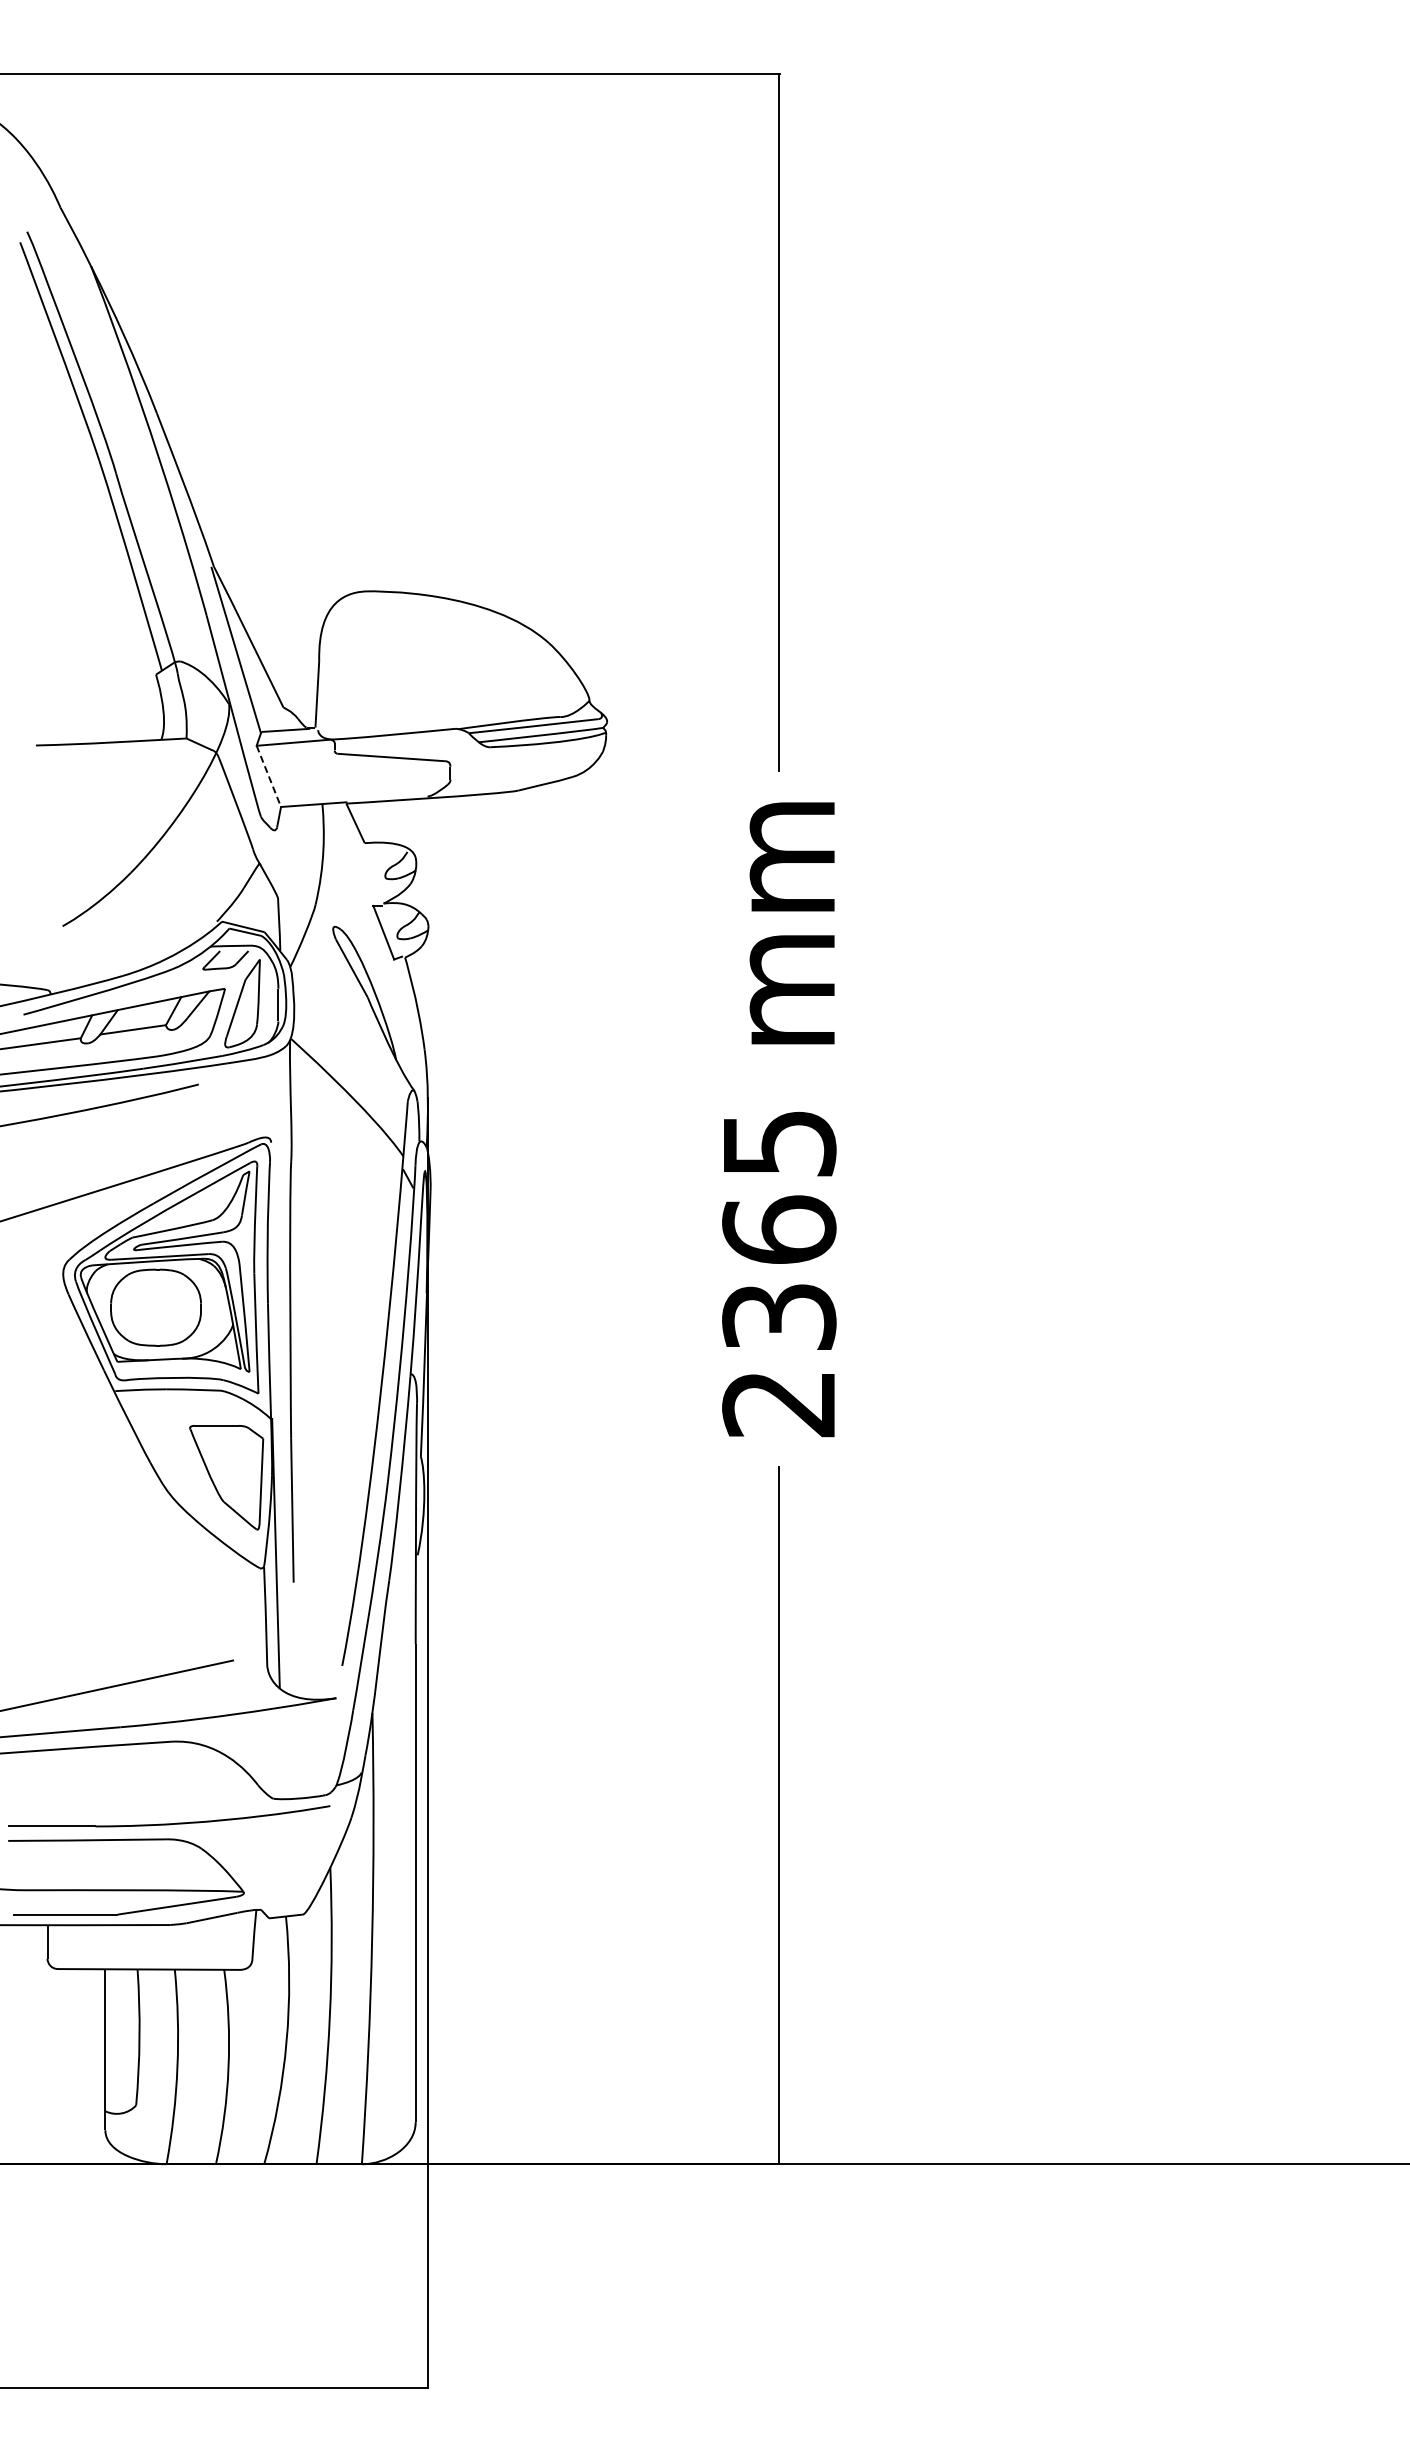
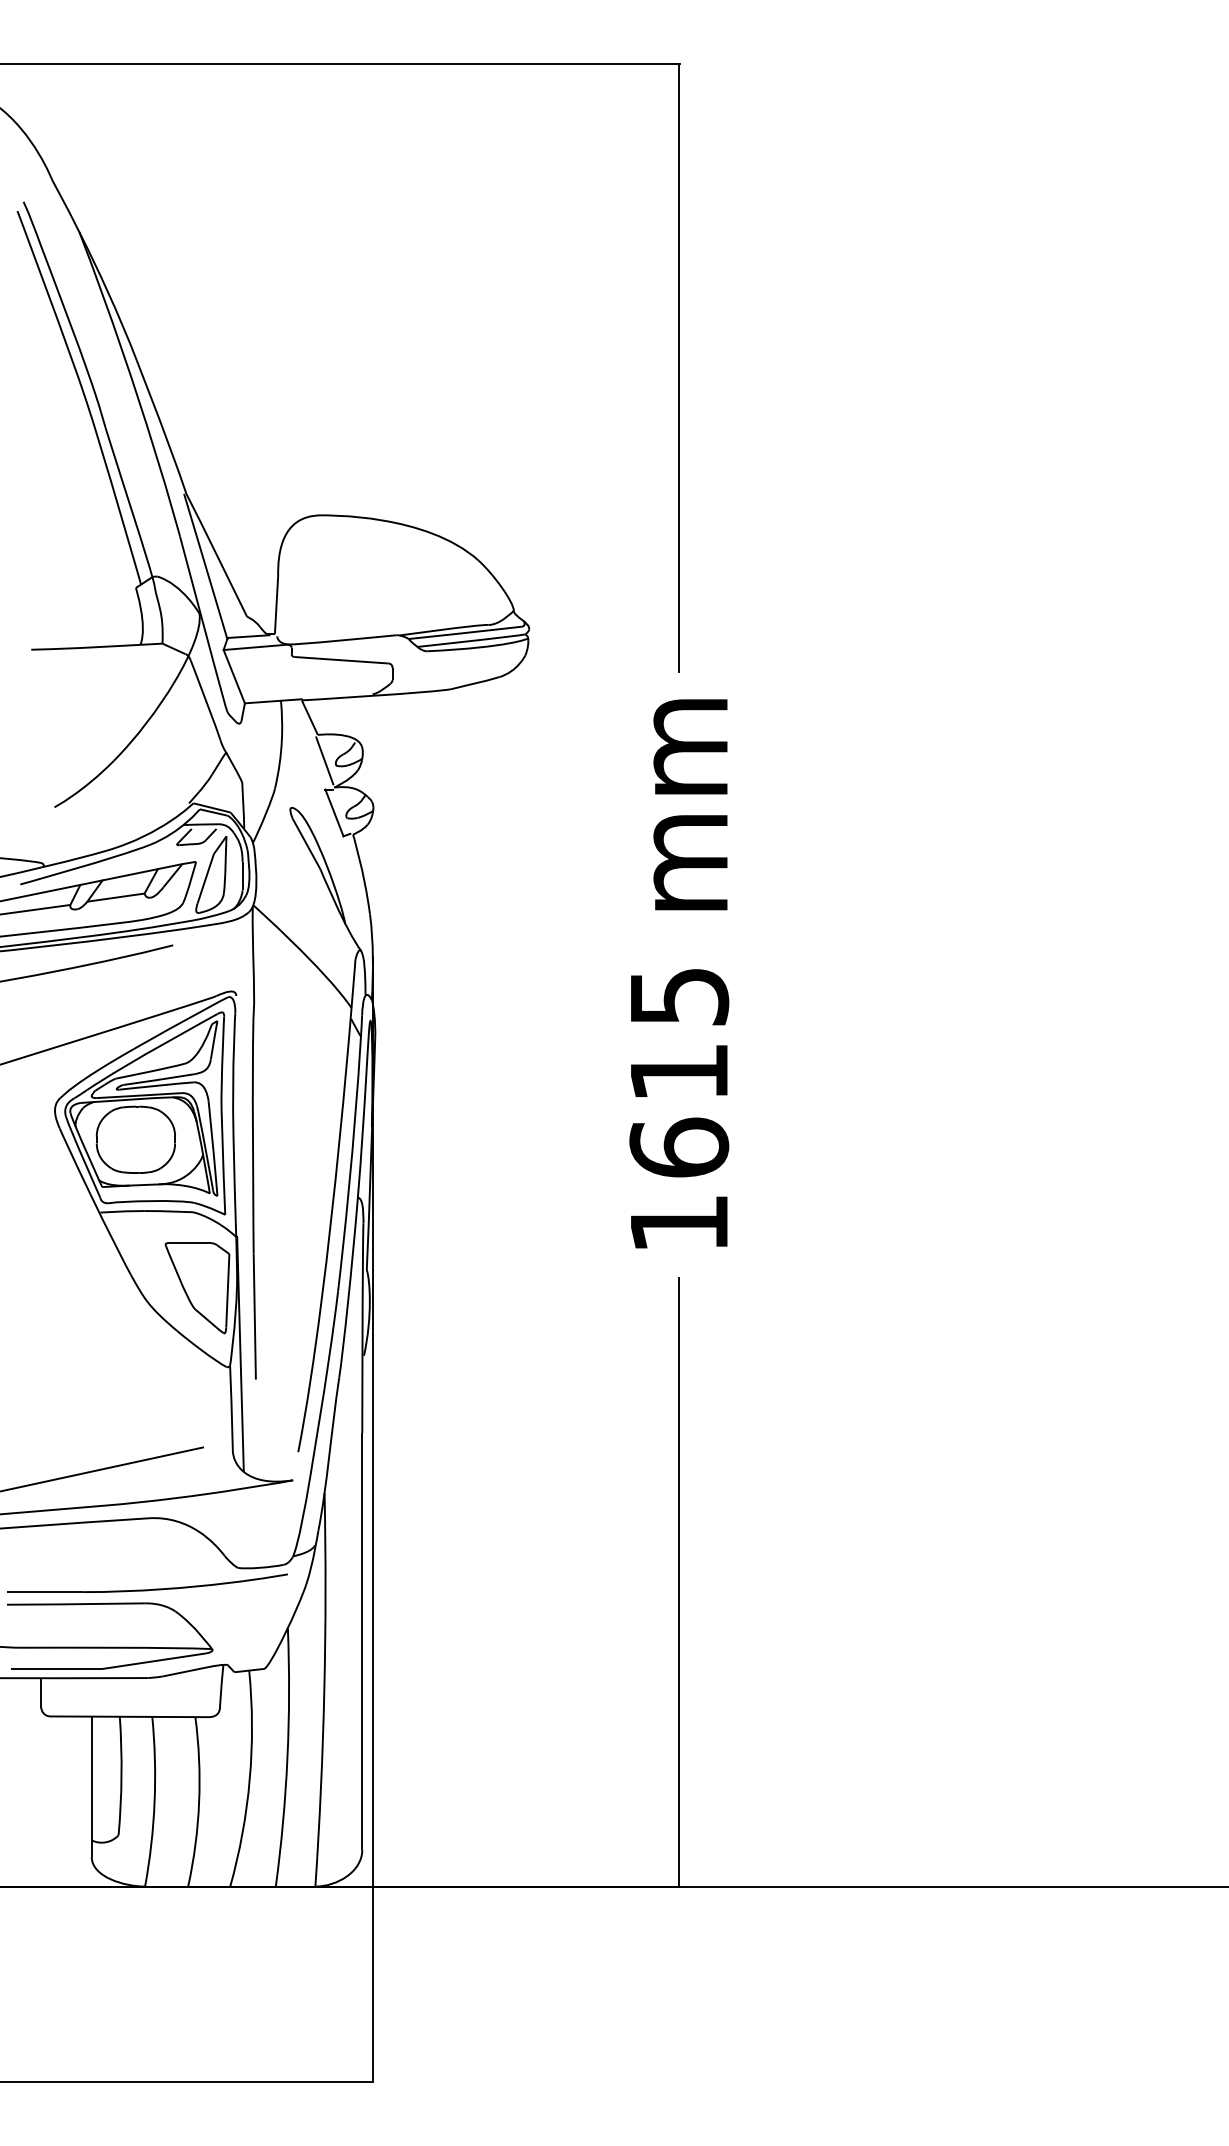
line: (268, 776) -> (233, 676), dashed -> solid
line: (372, 872) -> (324, 760), added
text: (779, 1316) -> (679, 1147), 2365 -> 1615

